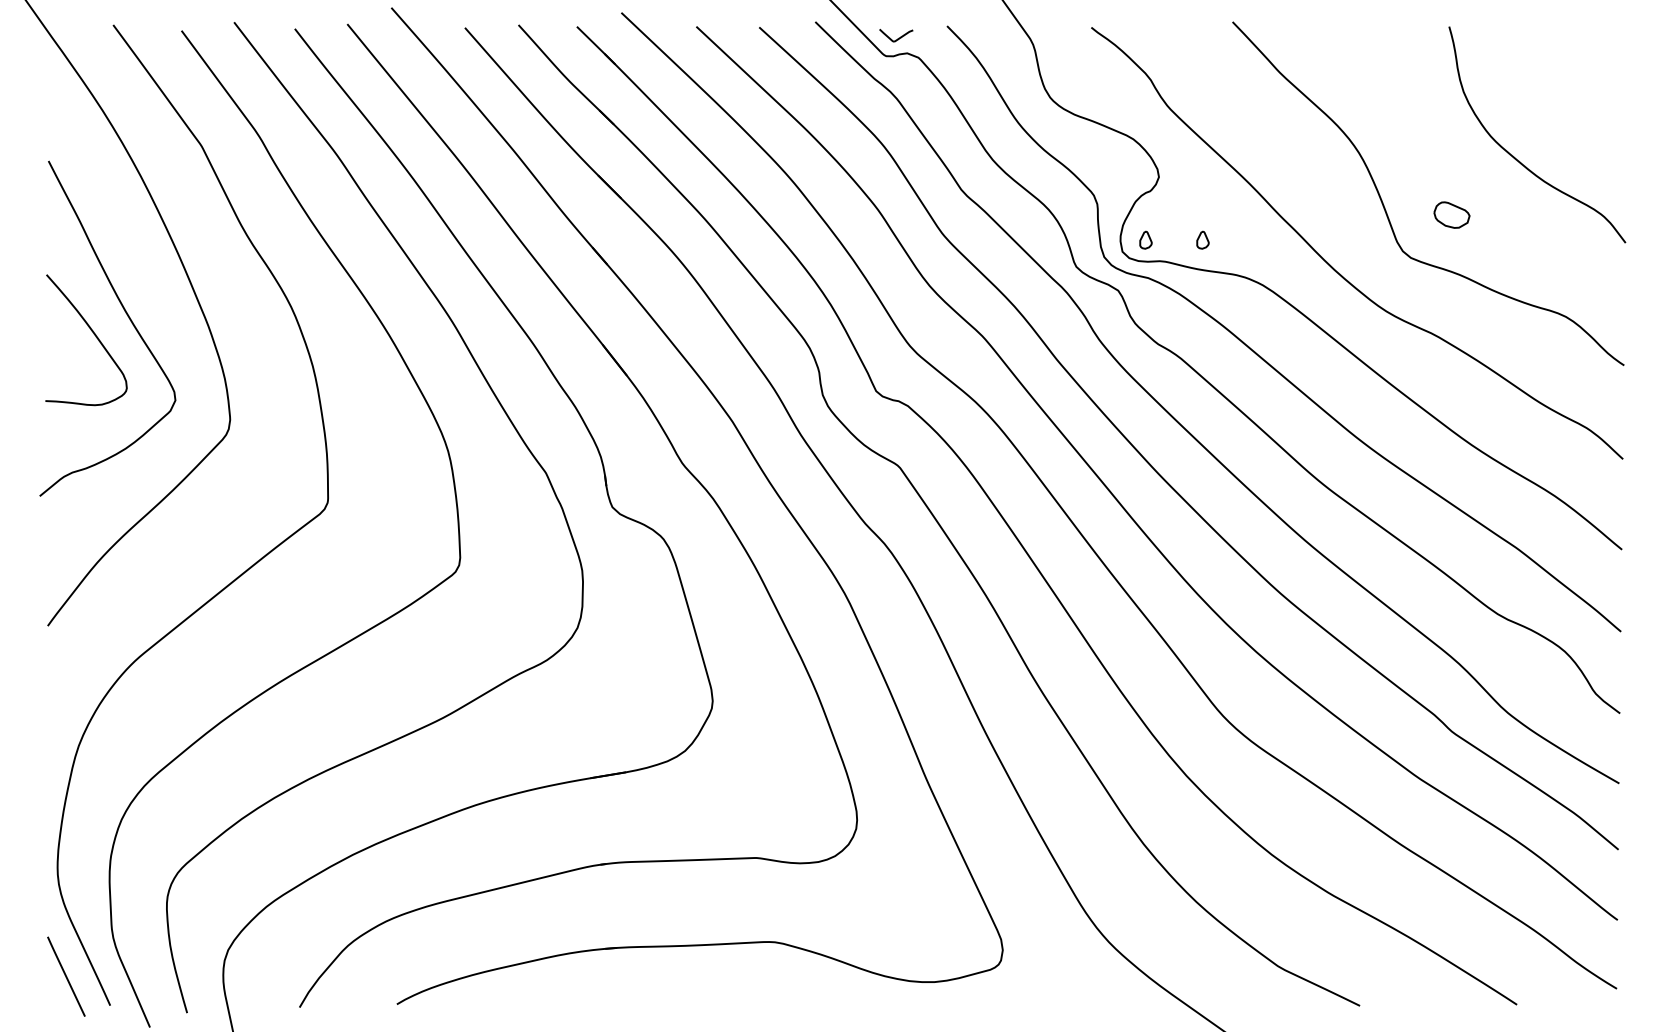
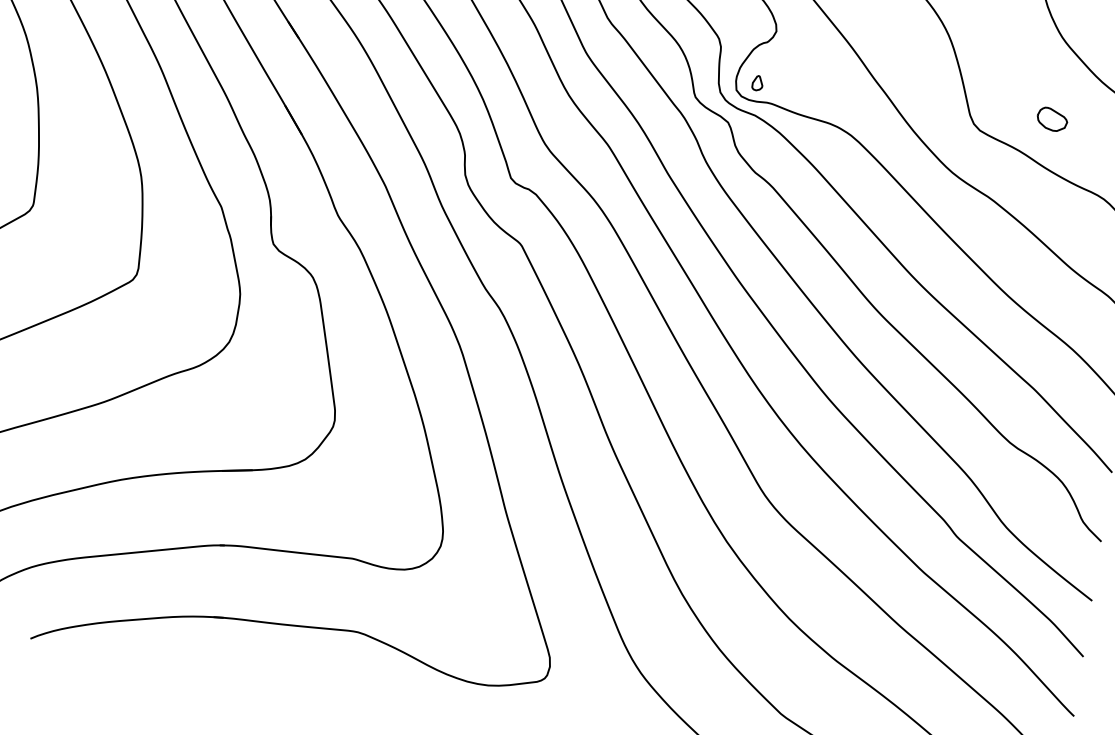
part: (1451, 214) -> (1052, 118), moved
part: (1202, 239) -> (805, 89), removed

